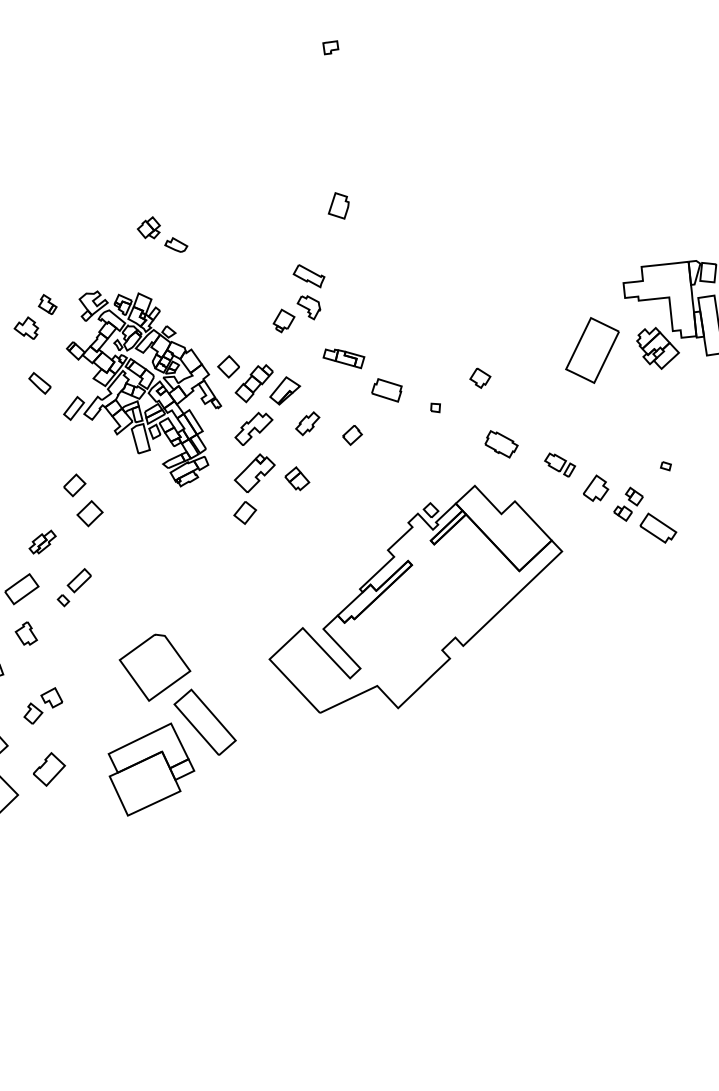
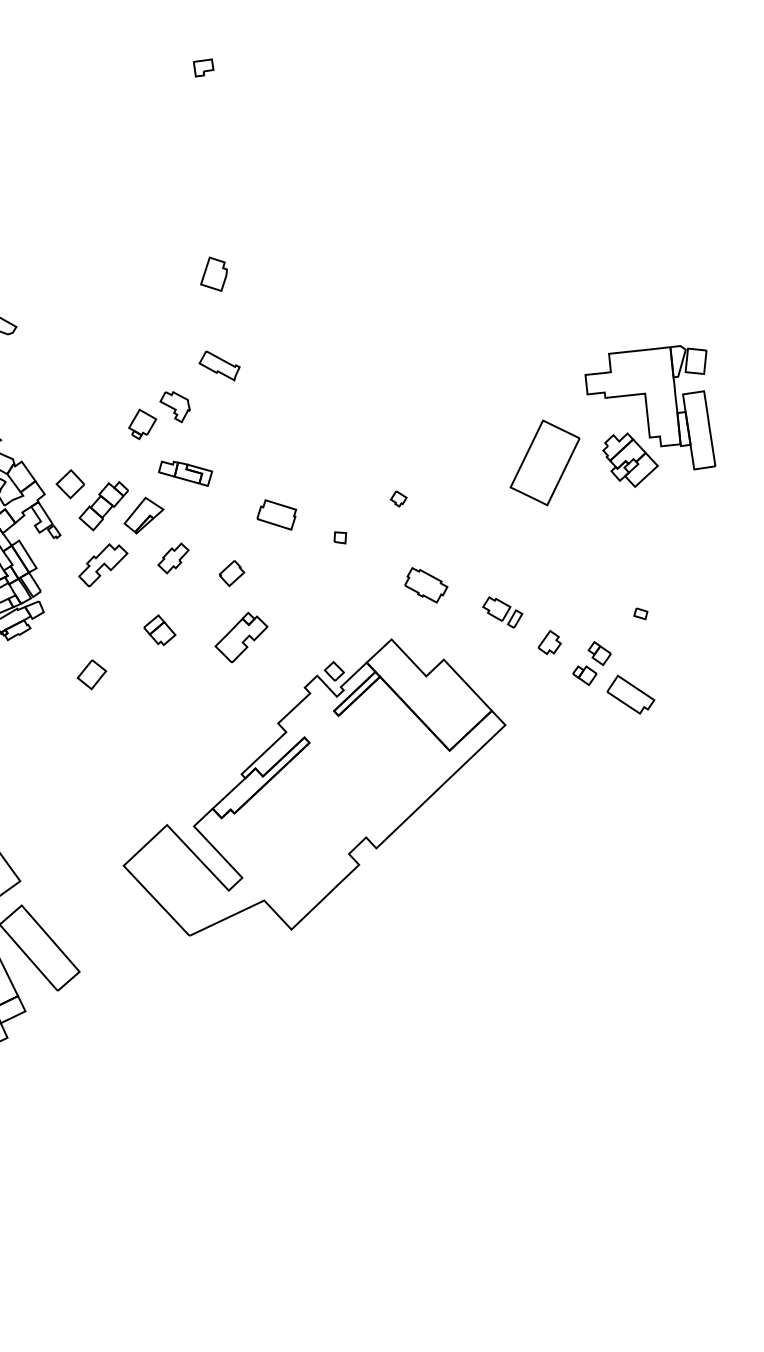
part: (308, 276) -> (218, 366), moved
part: (343, 358) -> (184, 473), moved
part: (480, 377) -> (398, 498), size x0.6
part: (254, 472) -> (241, 636), moved
part: (596, 487) -> (550, 641), size x0.7

